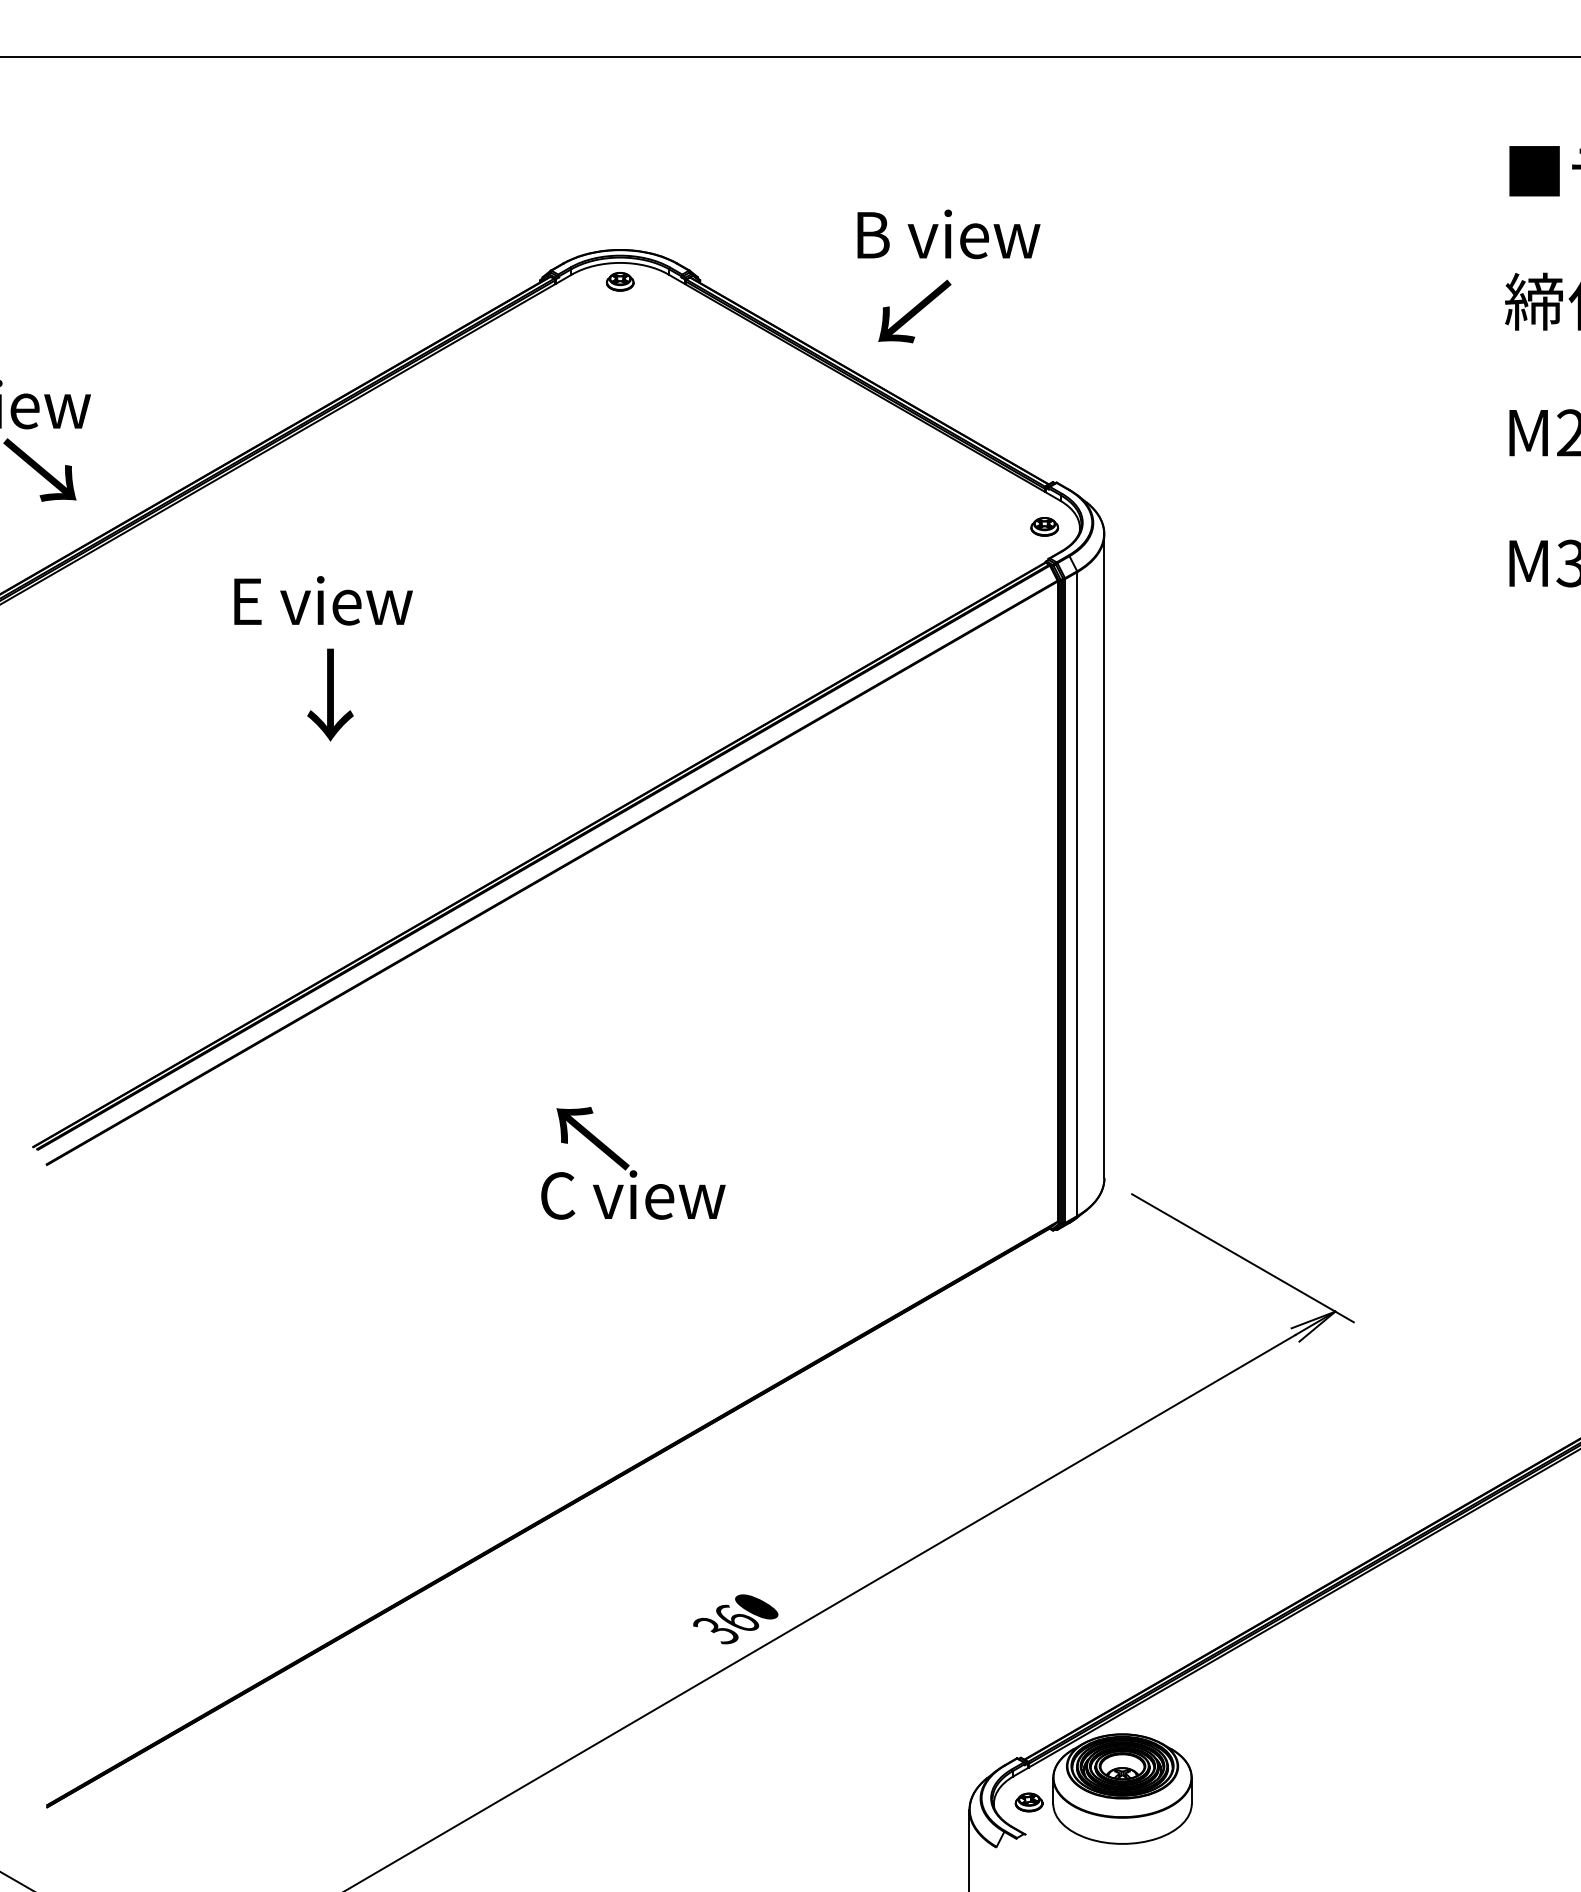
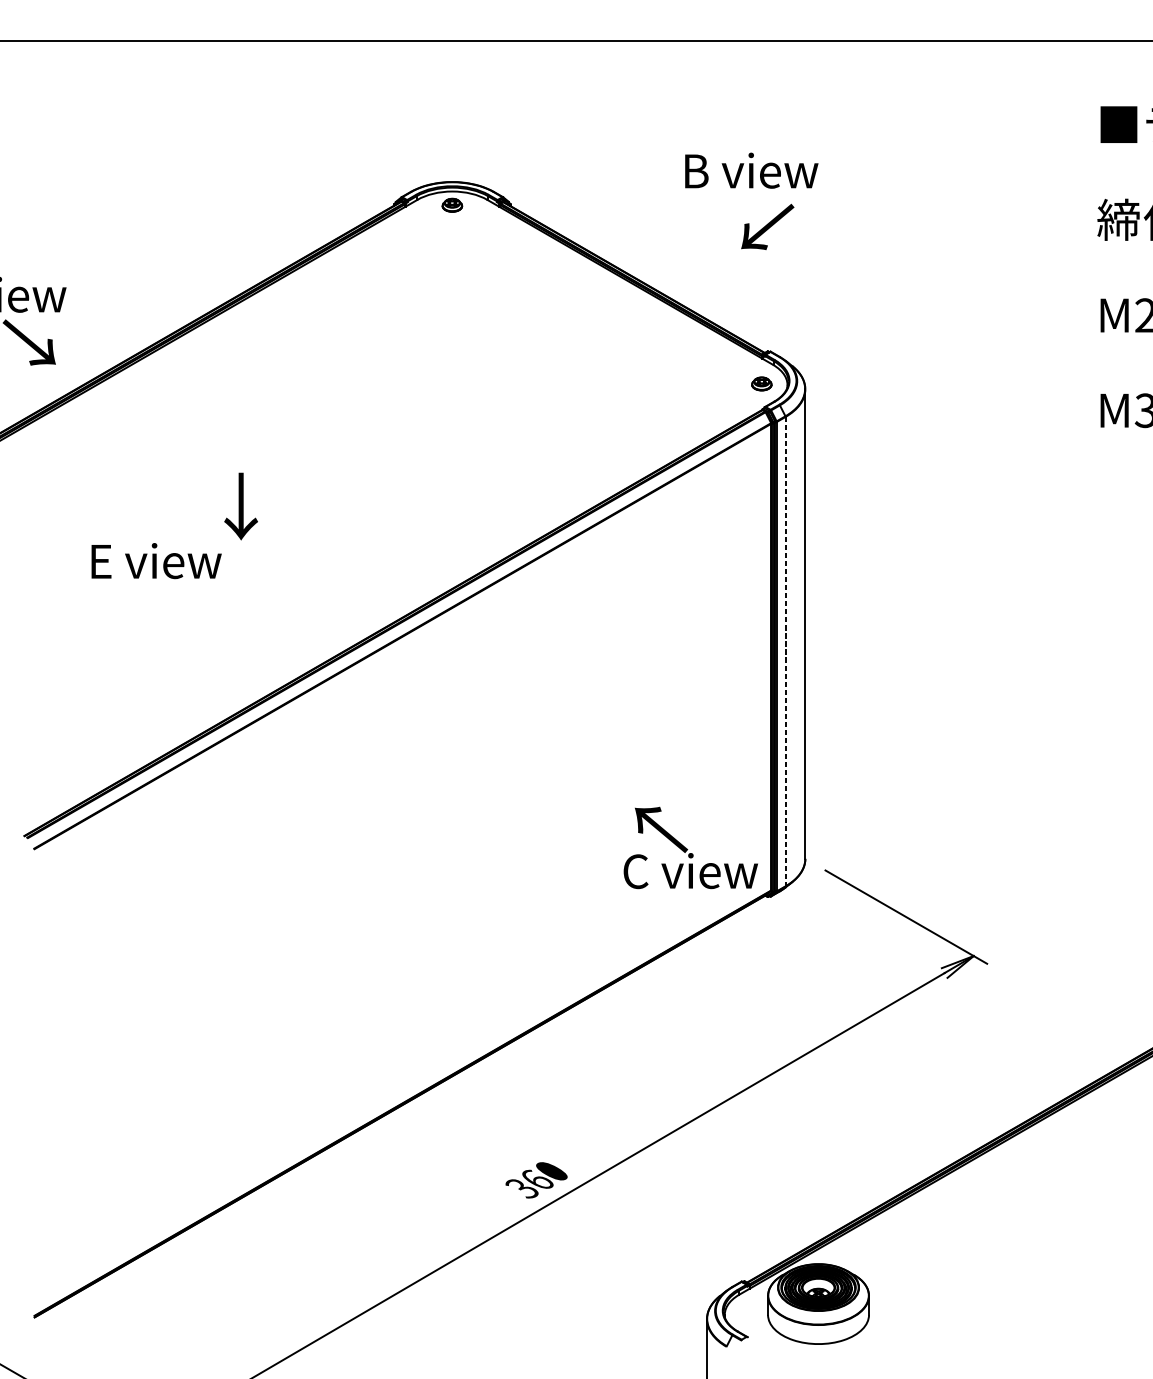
text: (948, 234) -> (751, 170), moved
text: (914, 311) -> (767, 226), moved
text: (323, 600) -> (156, 560), moved
line: (1077, 894) -> (785, 651), solid -> dashed
text: (633, 1163) -> (690, 848), moved
part: (1028, 1802) -> (750, 1313), removed

